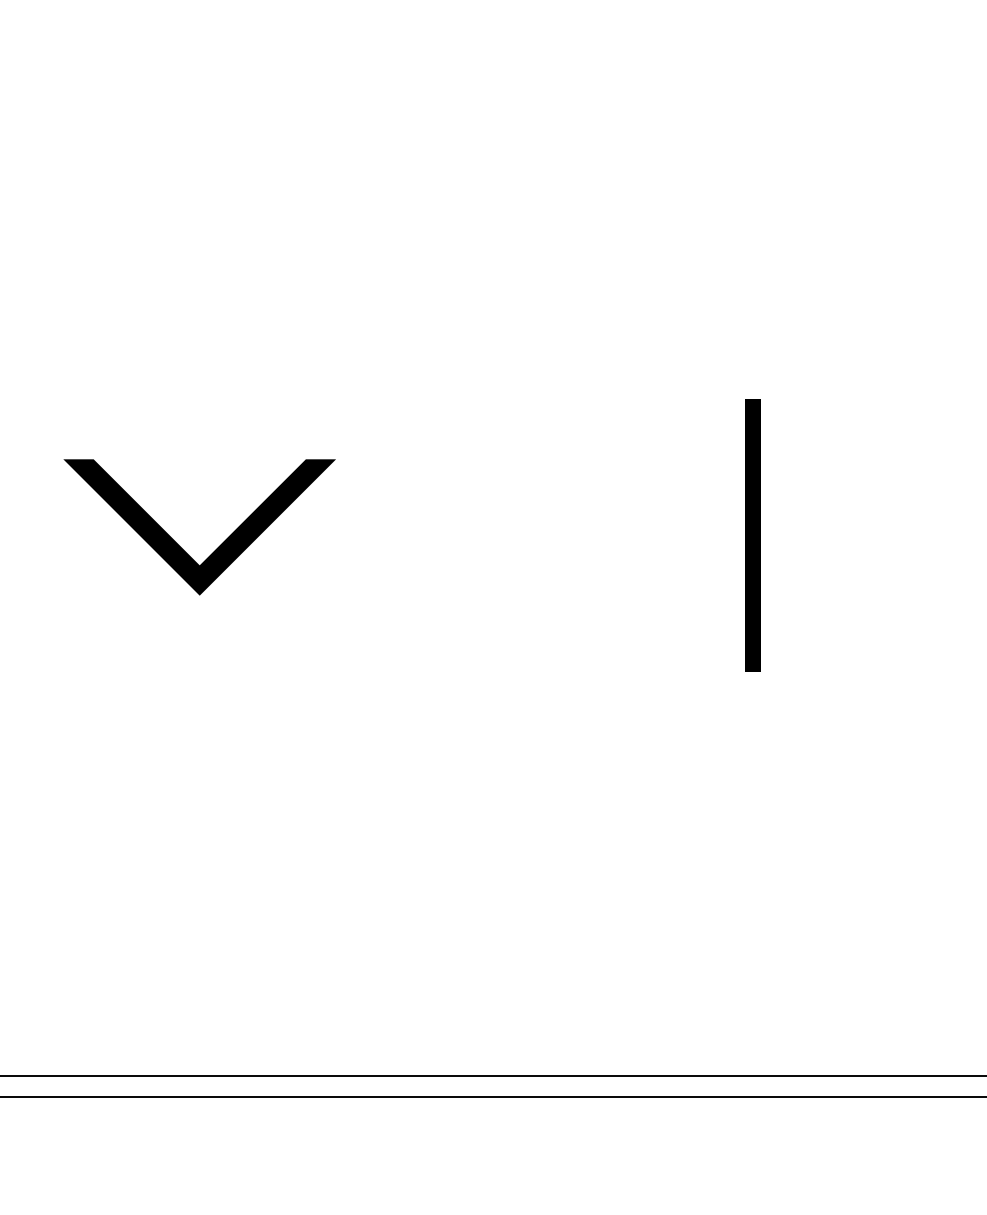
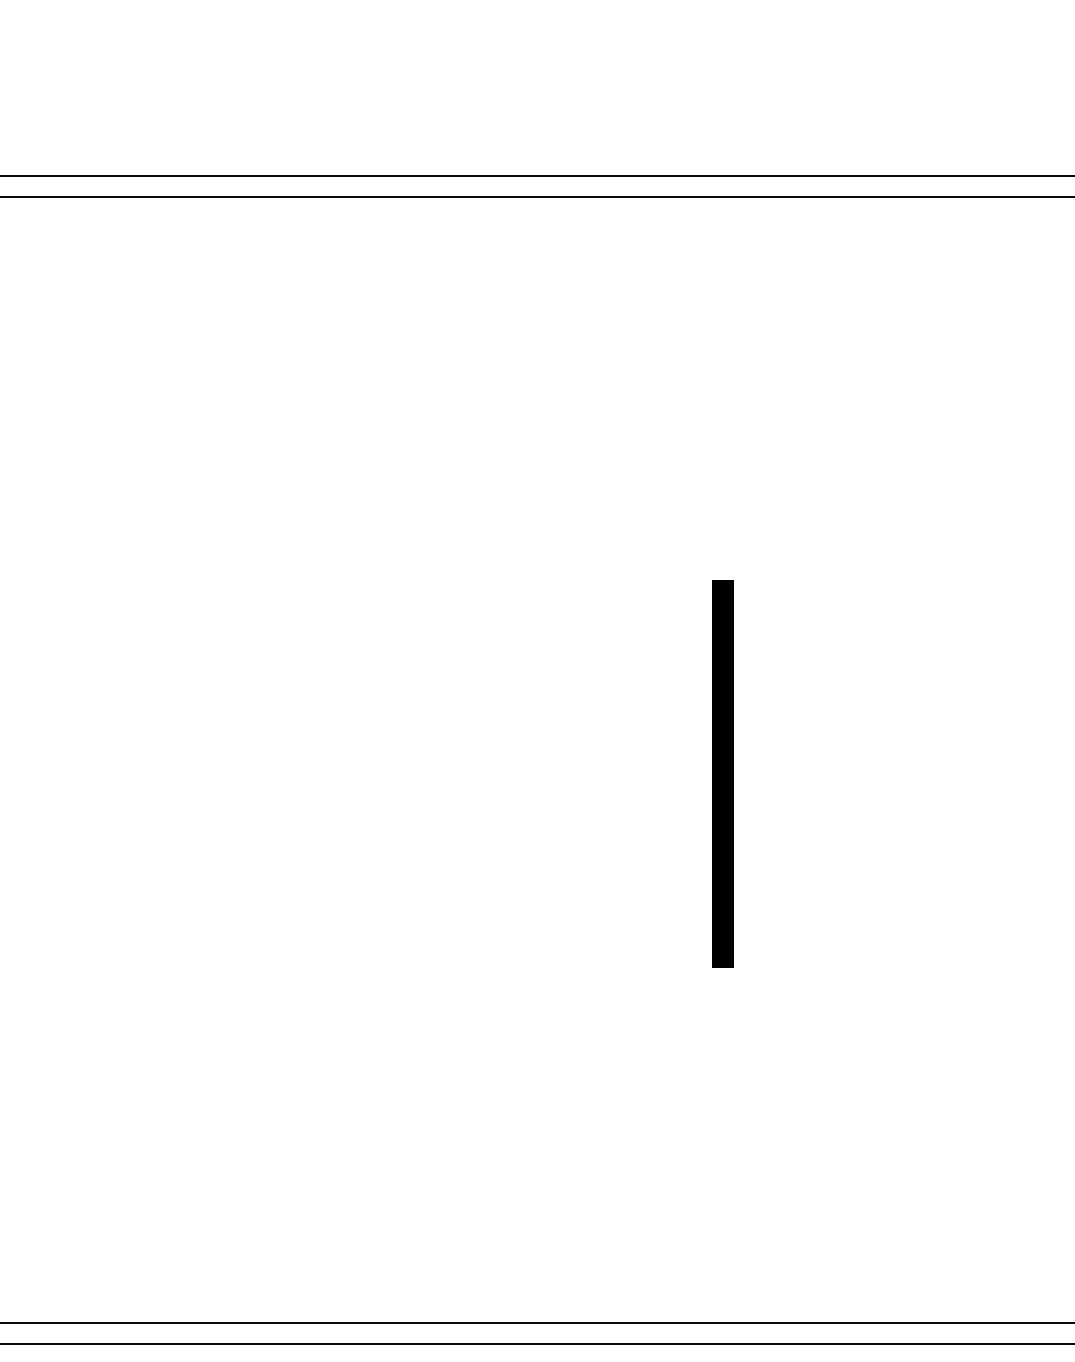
fill: (199, 527) -> (160, 765), removed
part: (753, 534) -> (723, 773), size x1.4

